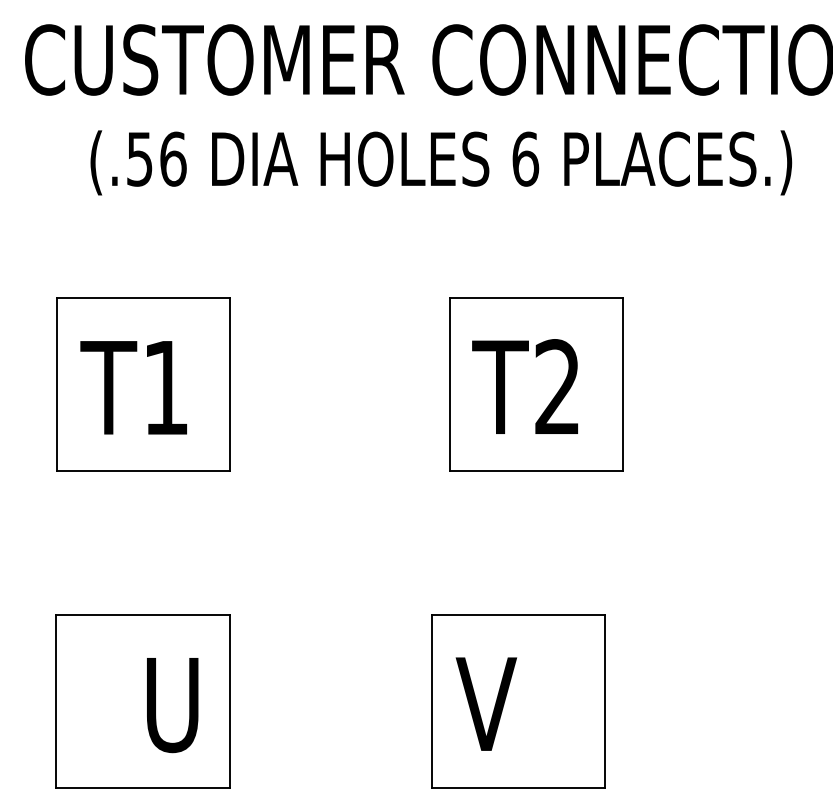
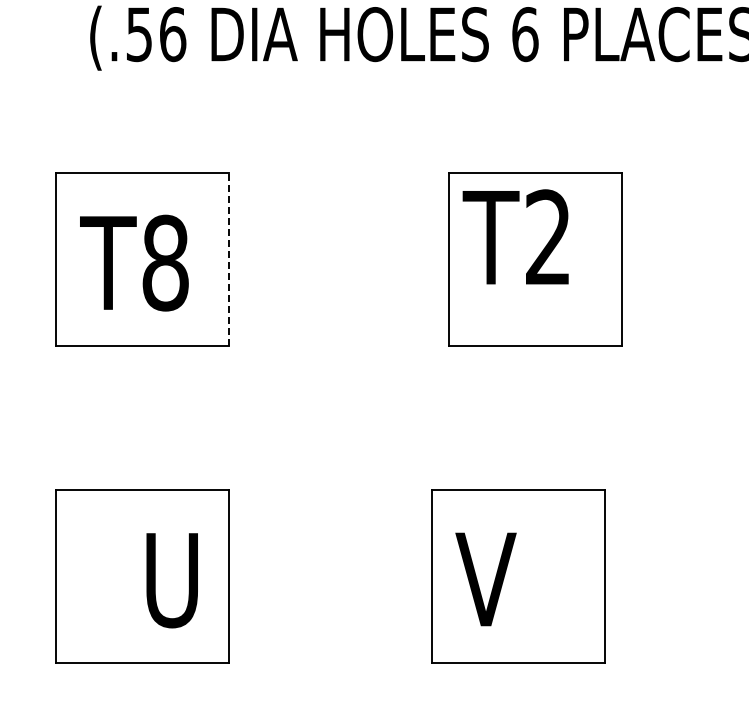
line: (229, 384) -> (229, 259), solid -> dashed
text: (524, 386) -> (515, 236), moved
text: (166, 387) -> (166, 262), T1 -> T8

